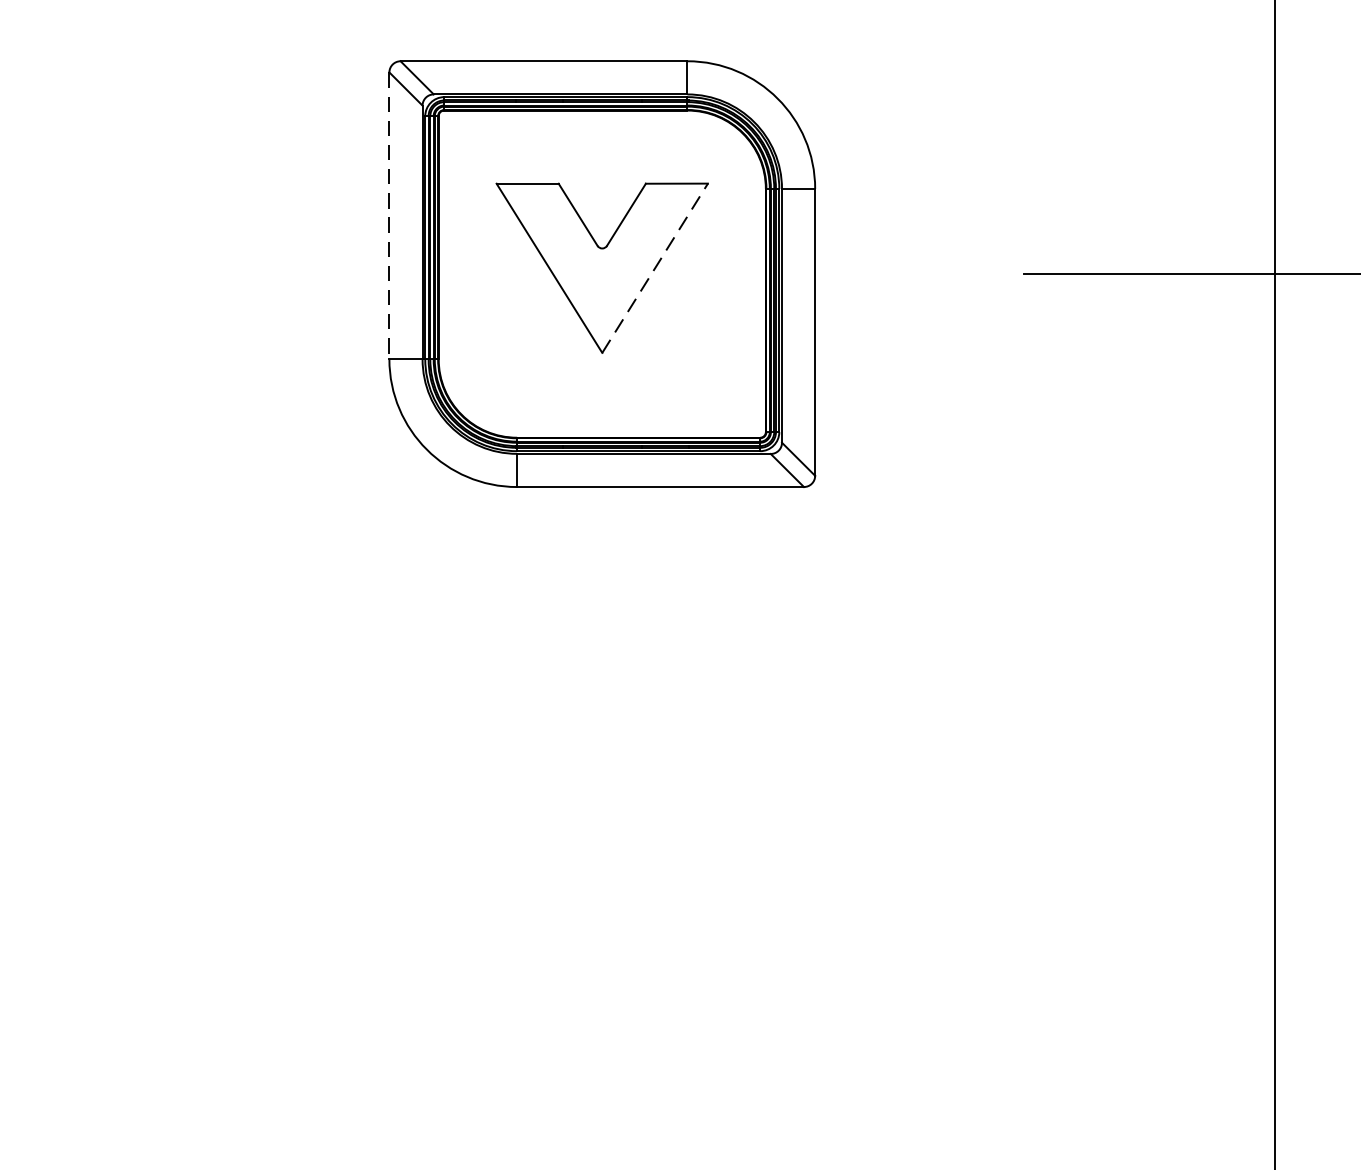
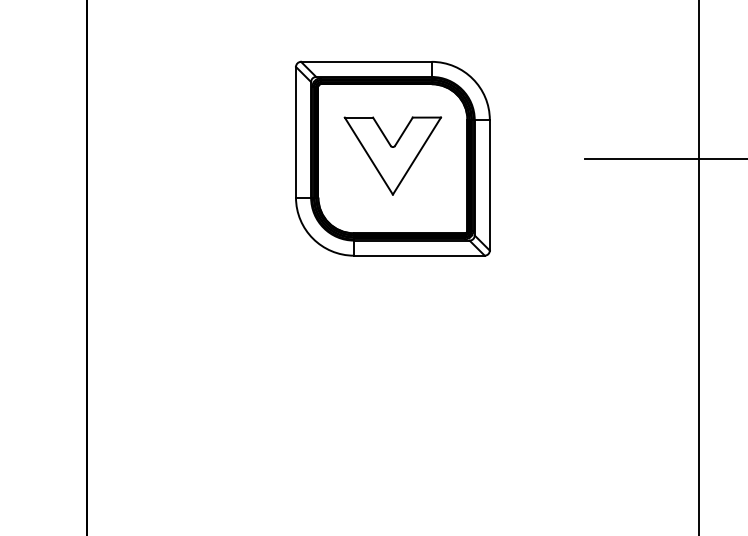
line: (390, 216) -> (296, 132), dashed -> solid
line: (656, 266) -> (417, 155), dashed -> solid

